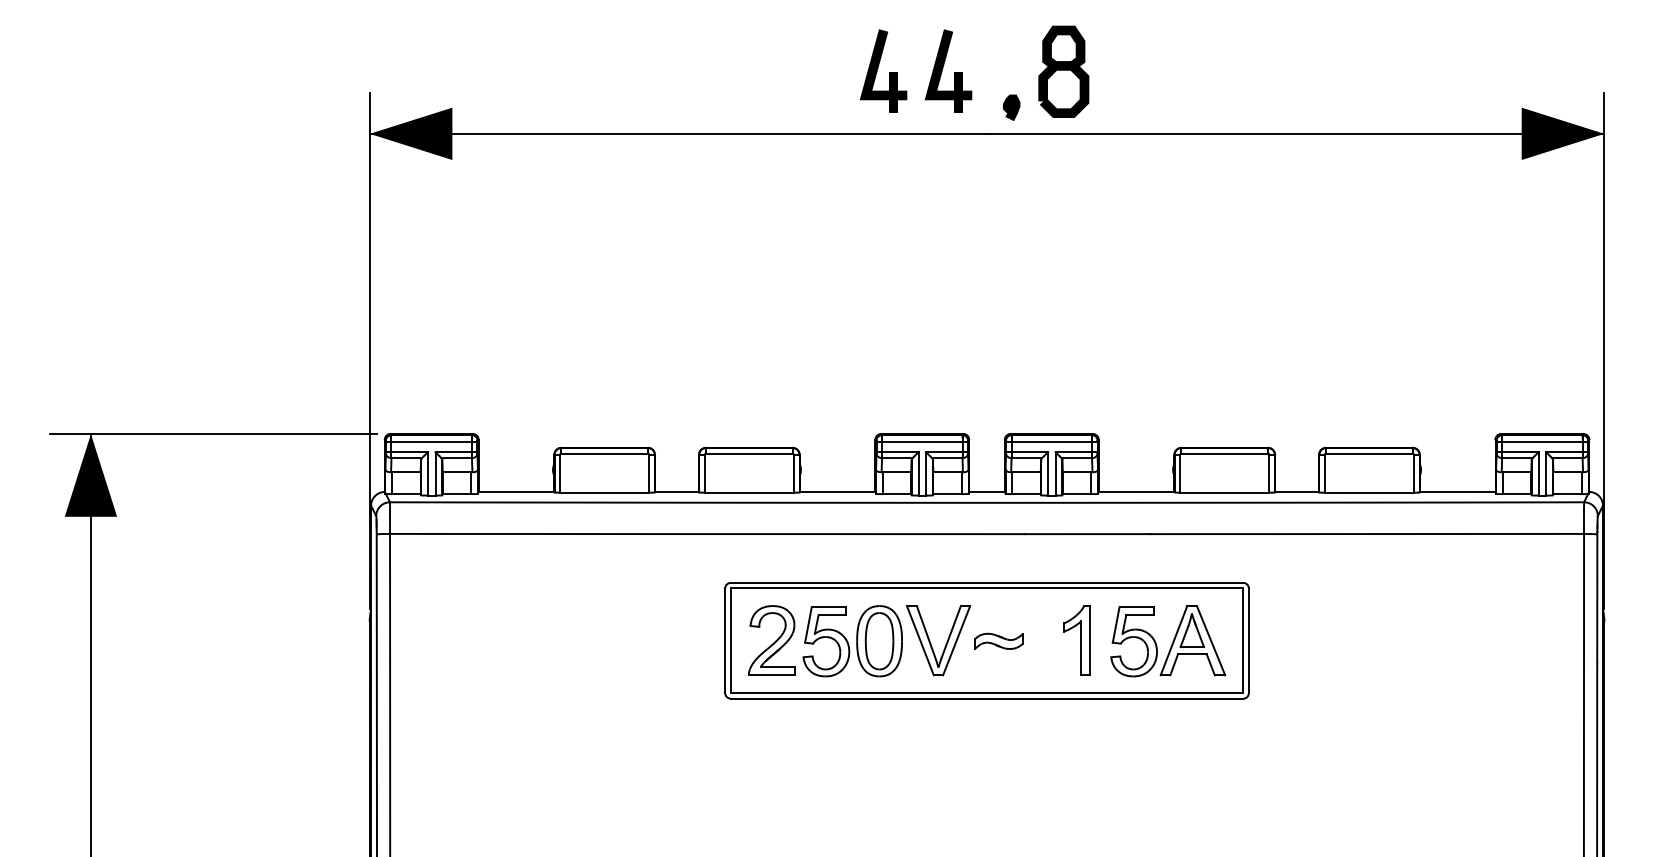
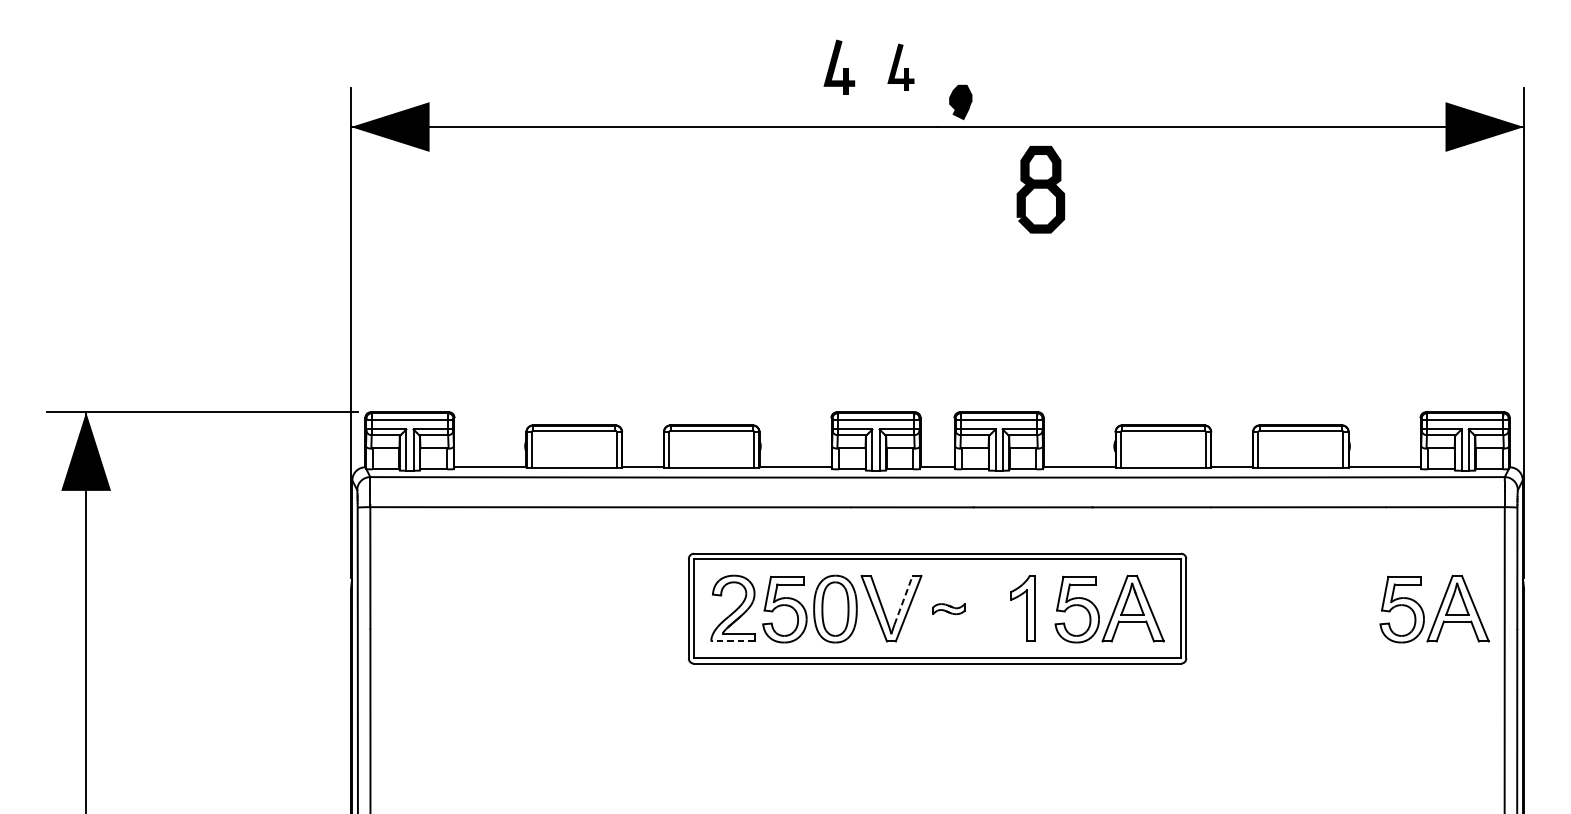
part: (883, 70) -> (839, 66), size x0.7
part: (948, 70) -> (900, 66), size x0.6
part: (1063, 71) -> (1040, 189), moved
part: (1011, 107) -> (960, 102), size x1.4
line: (951, 631) -> (903, 599), solid -> dashed
part: (998, 640) -> (948, 608), size x0.7
part: (1510, 641) -> (1434, 609), added
line: (771, 675) -> (732, 641), solid -> dashed

